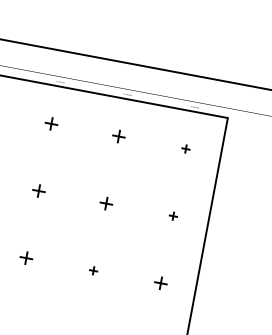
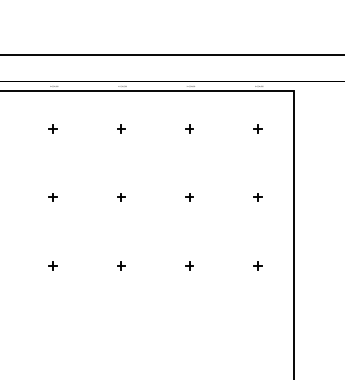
part: (51, 123) -> (121, 128), size x0.62
part: (118, 135) -> (189, 128), size x0.62
part: (39, 191) -> (121, 197), size x0.62
part: (105, 203) -> (189, 197), size x0.62
part: (26, 257) -> (121, 265), size x0.62
part: (160, 282) -> (257, 265), size x0.62

